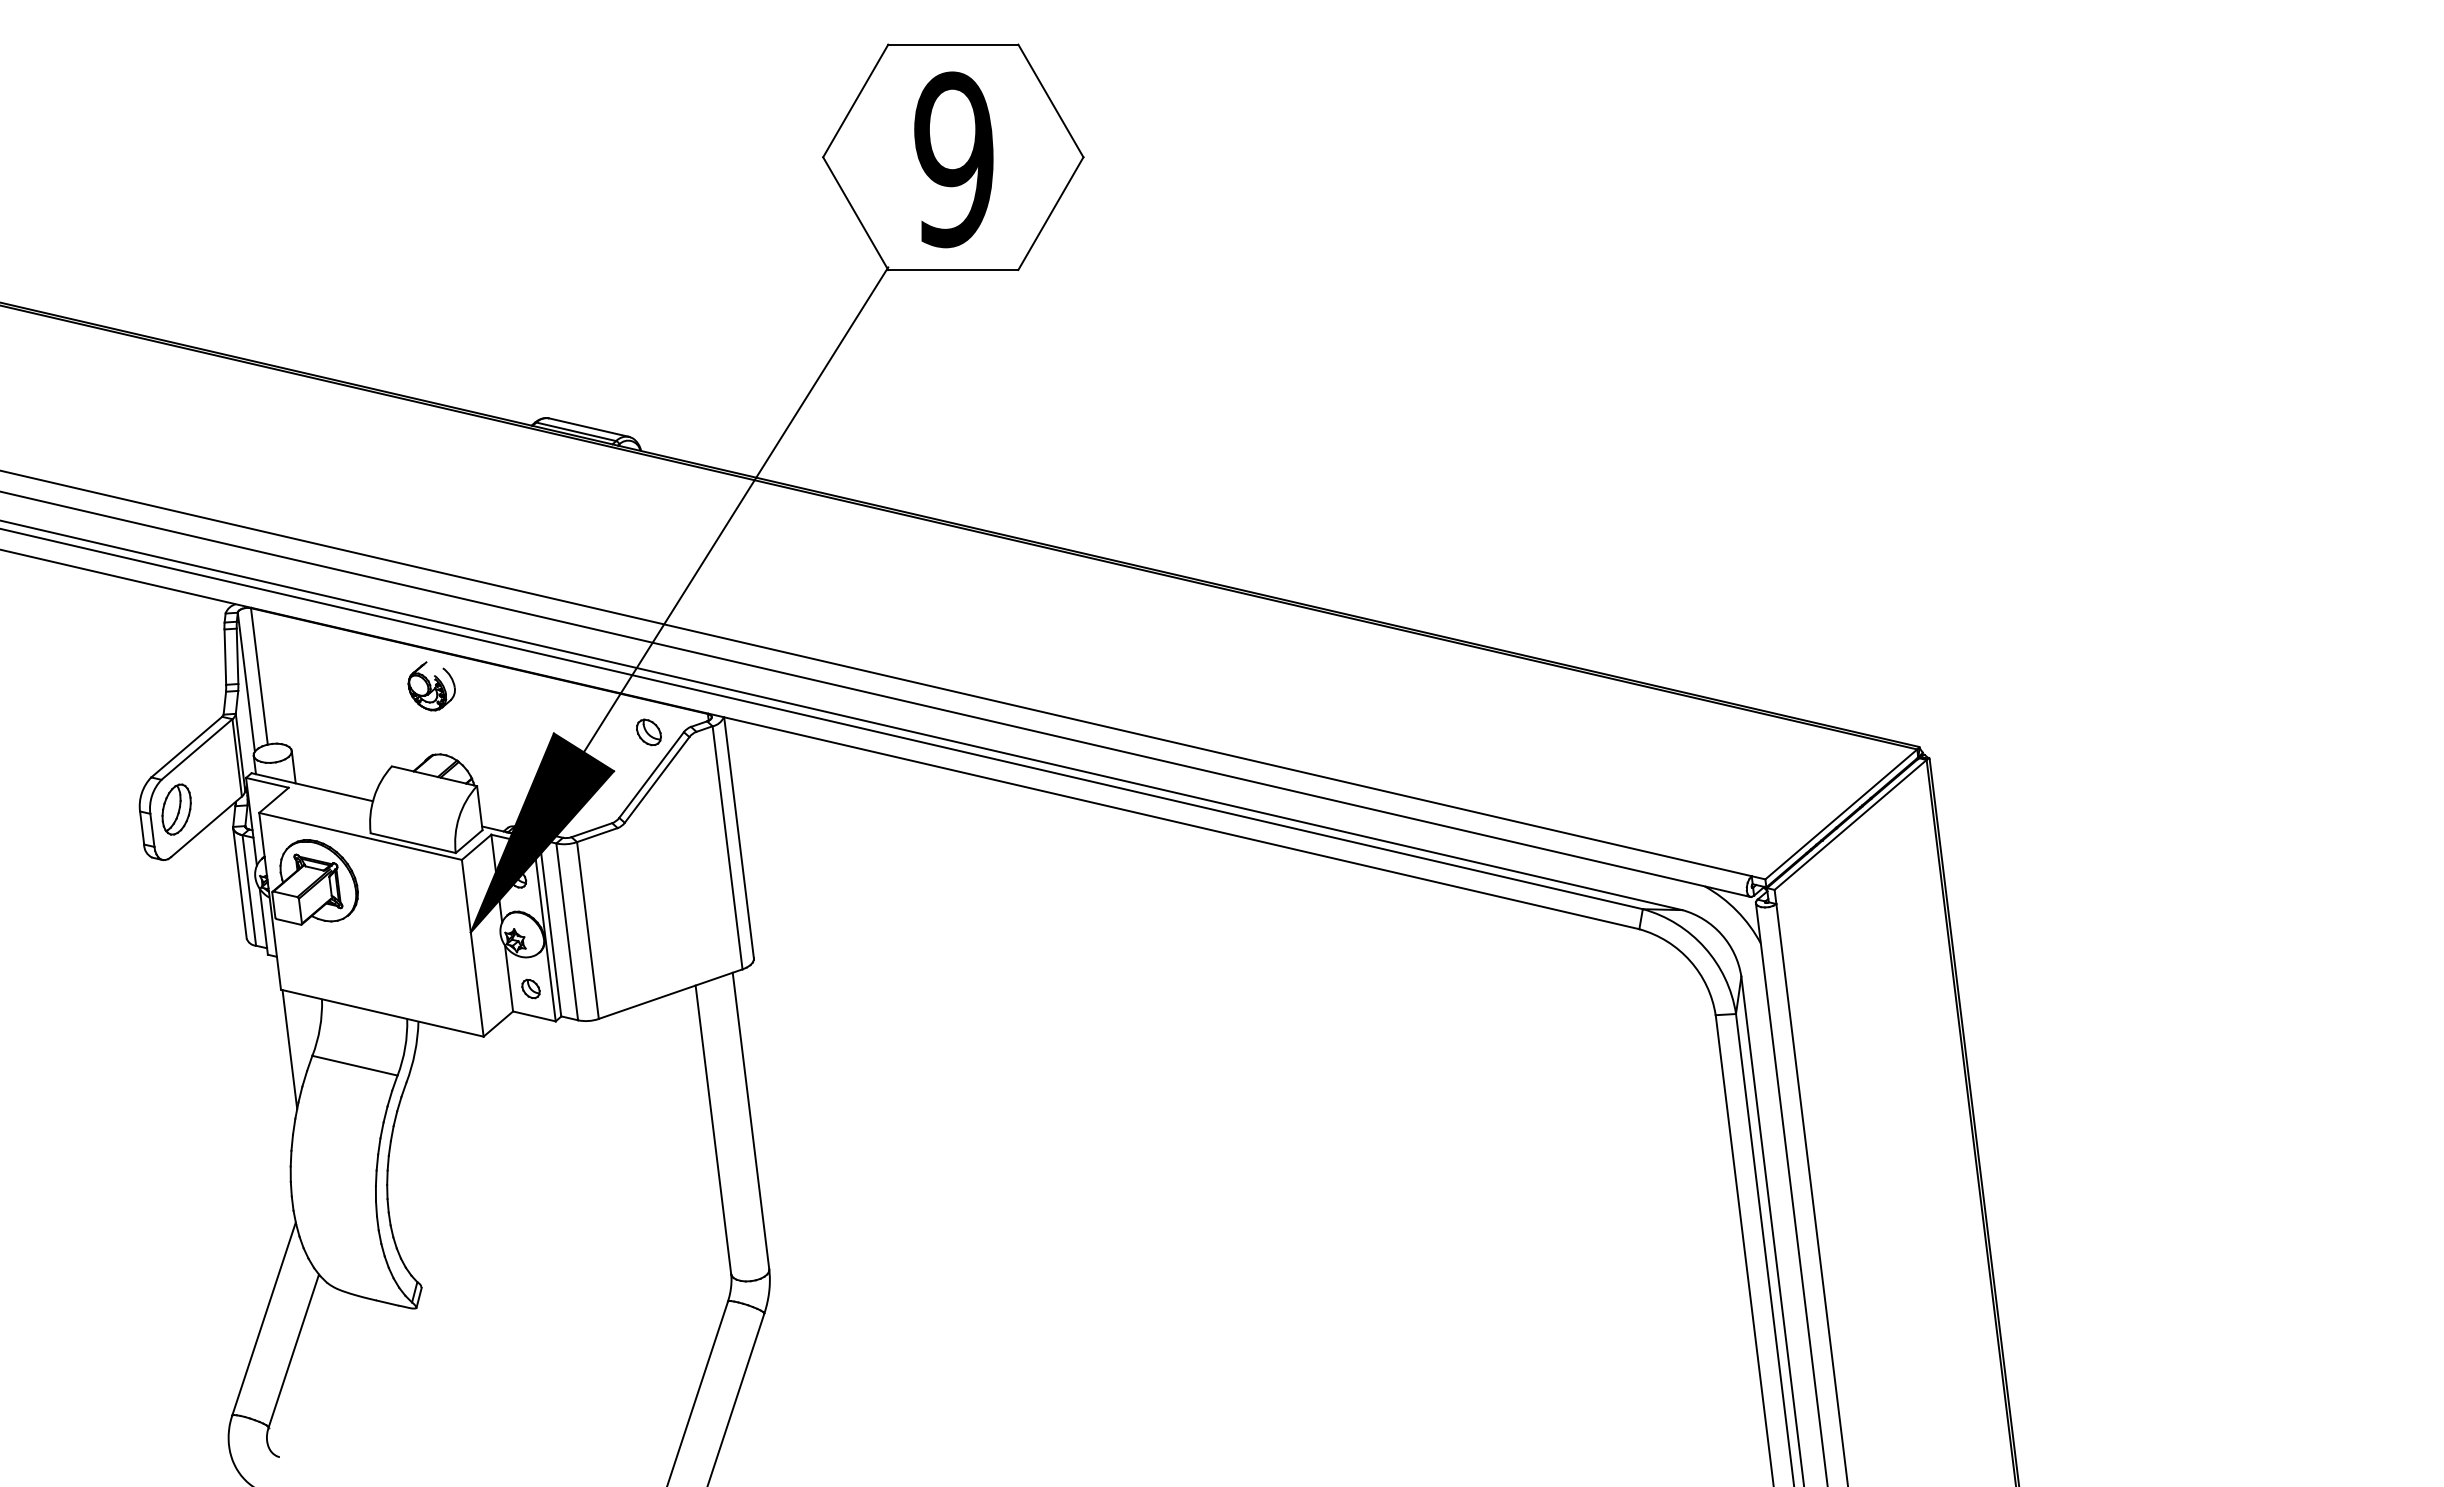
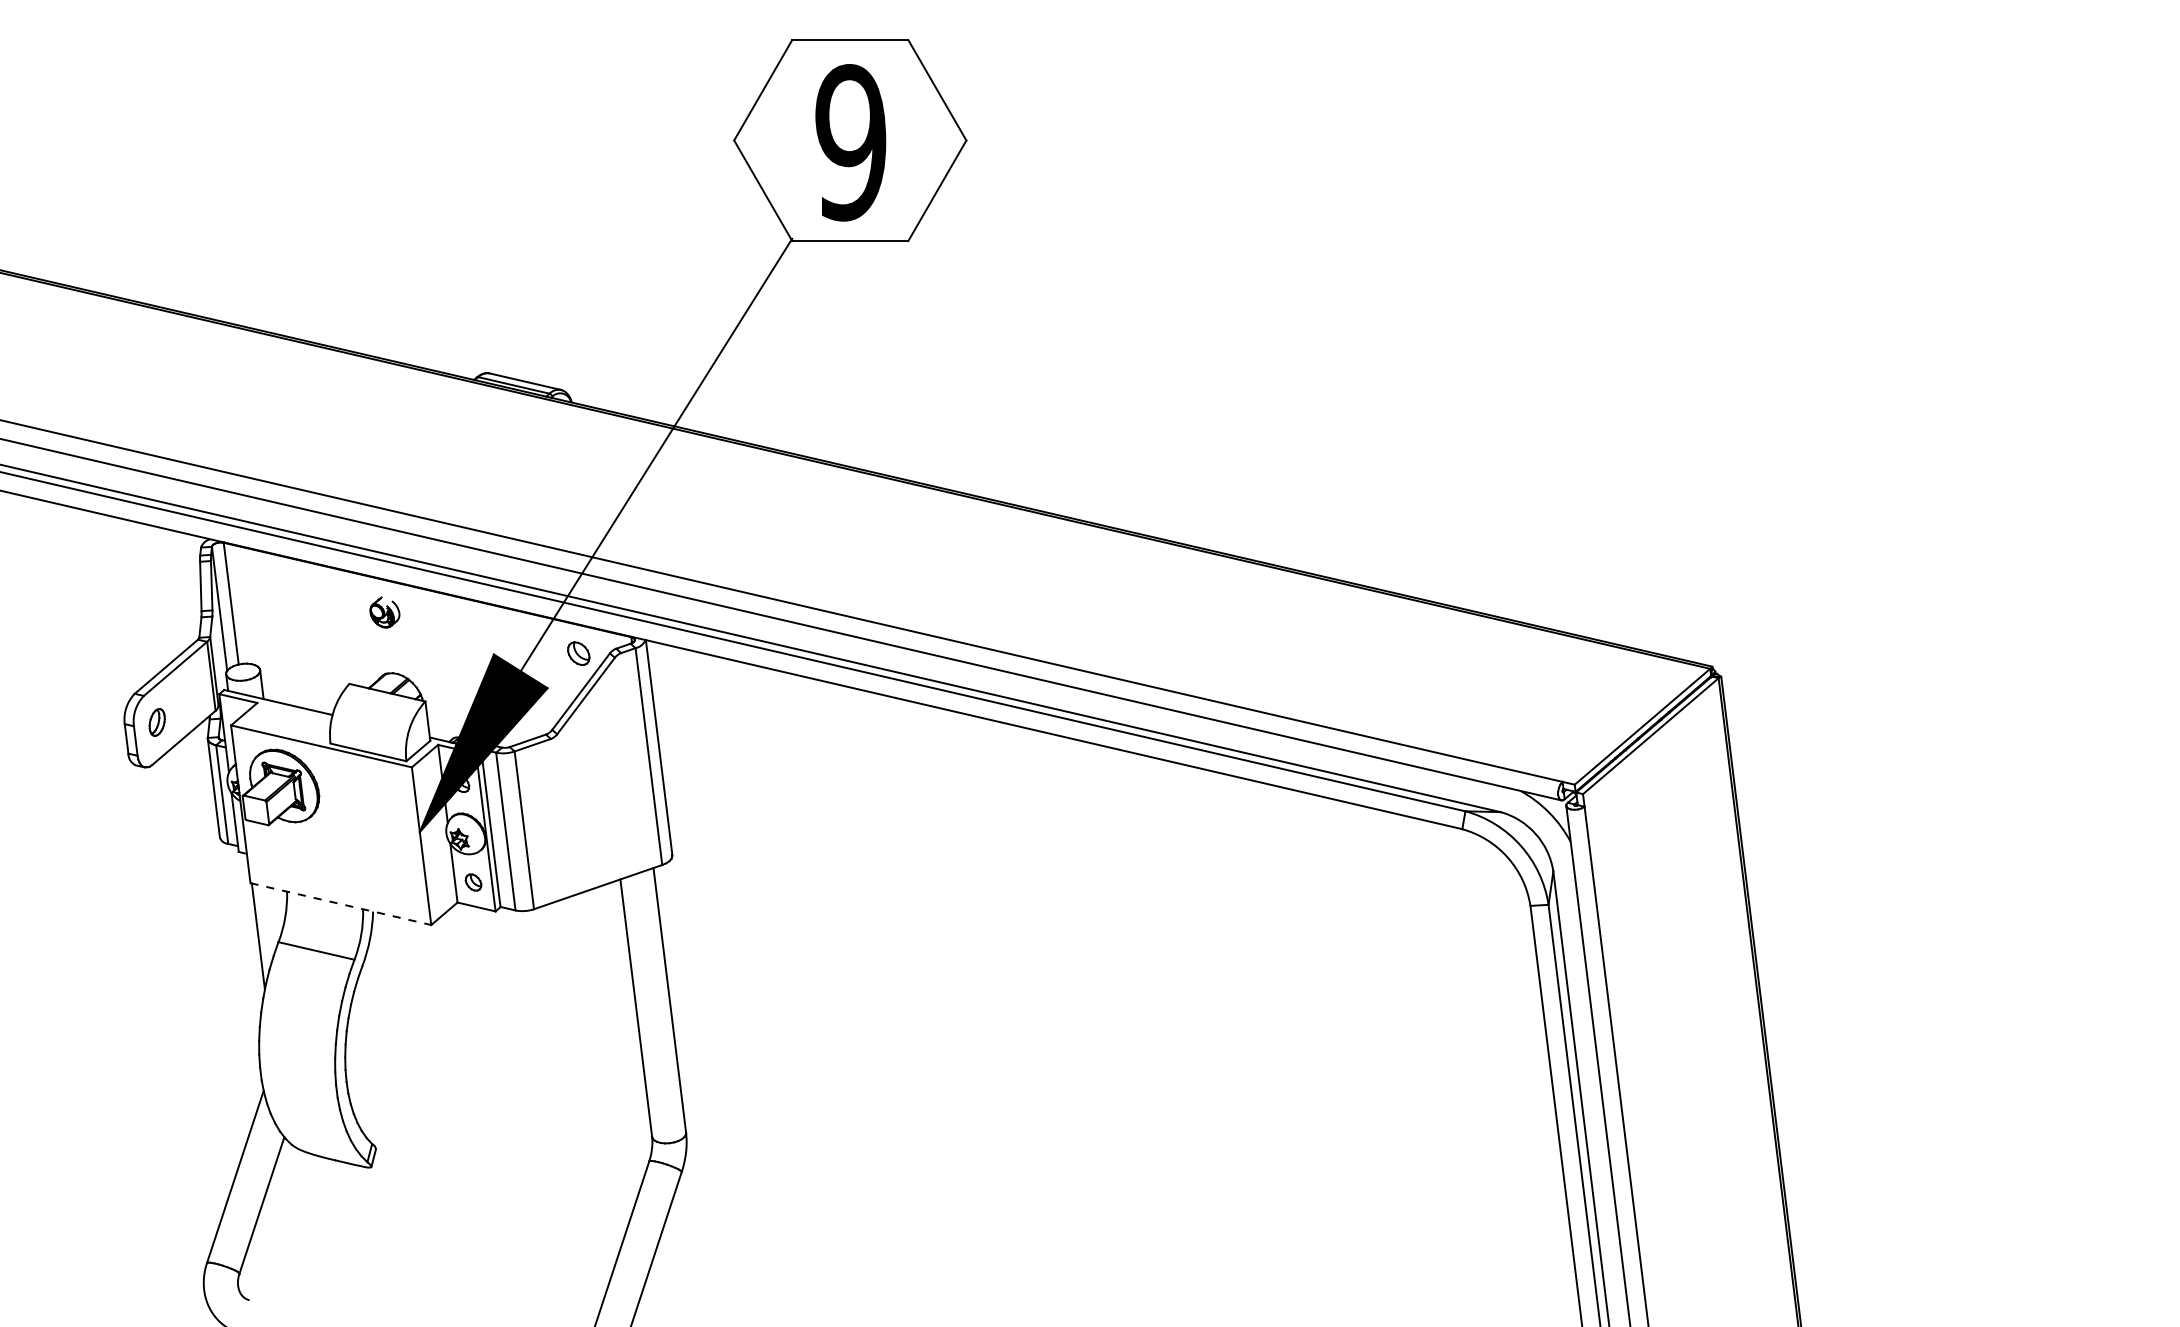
part: (431, 686) -> (384, 612), size x0.7
part: (175, 809) -> (156, 722), size x0.6
line: (381, 1013) -> (340, 904), solid -> dashed

